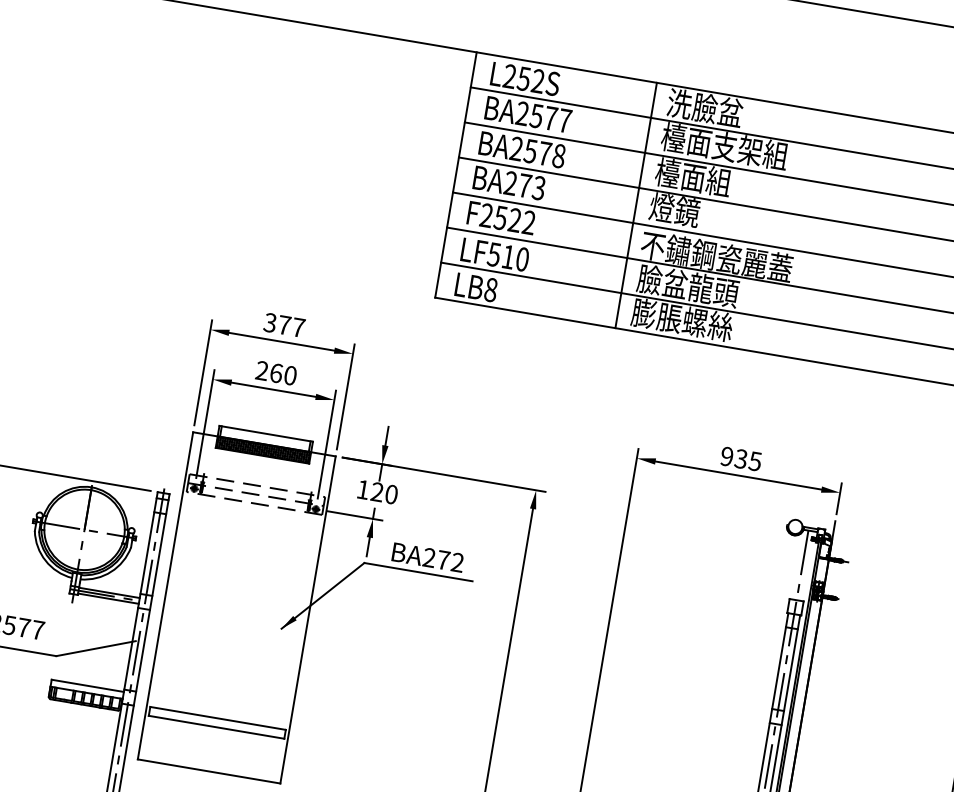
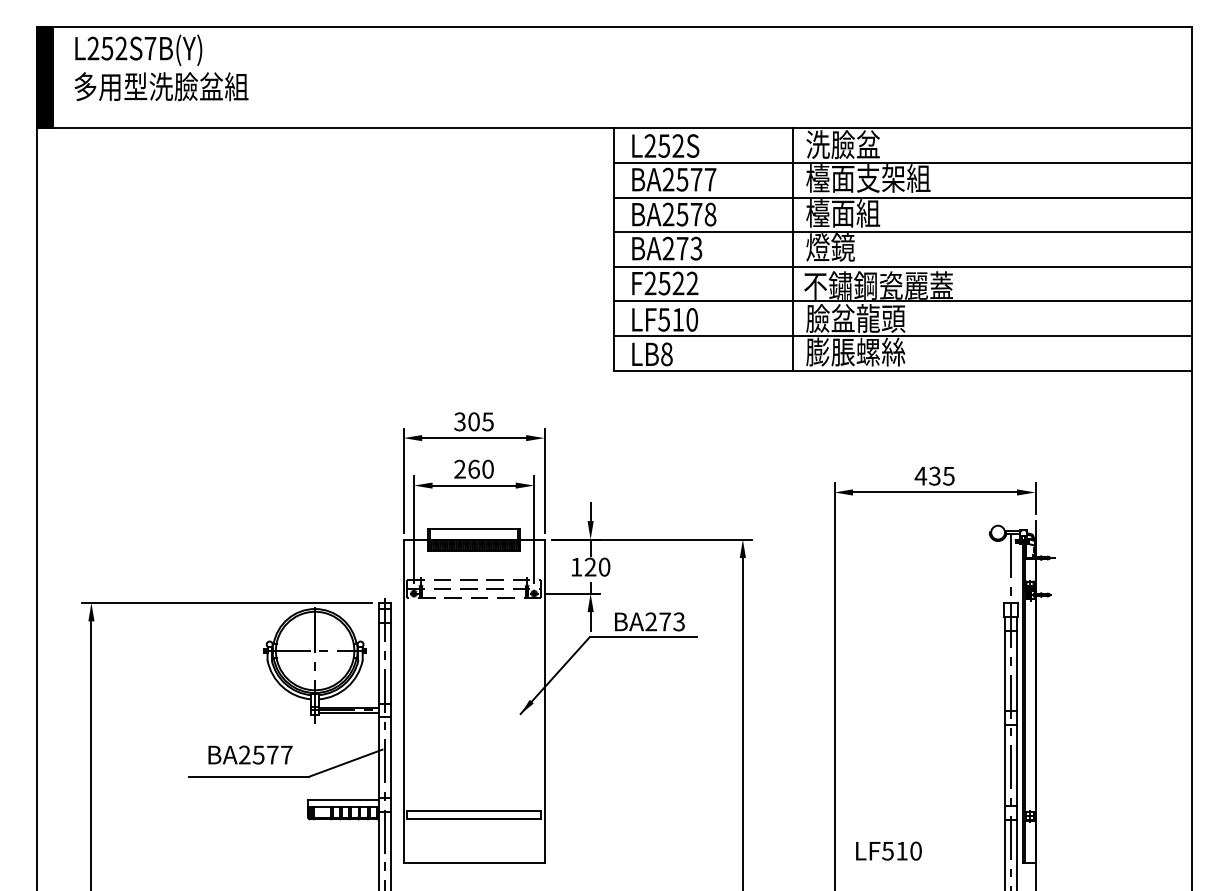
text: (291, 326) -> (480, 421), 377 -> 305
text: (726, 455) -> (920, 475), 935 -> 435
text: (456, 563) -> (678, 622), BA272 -> BA273

